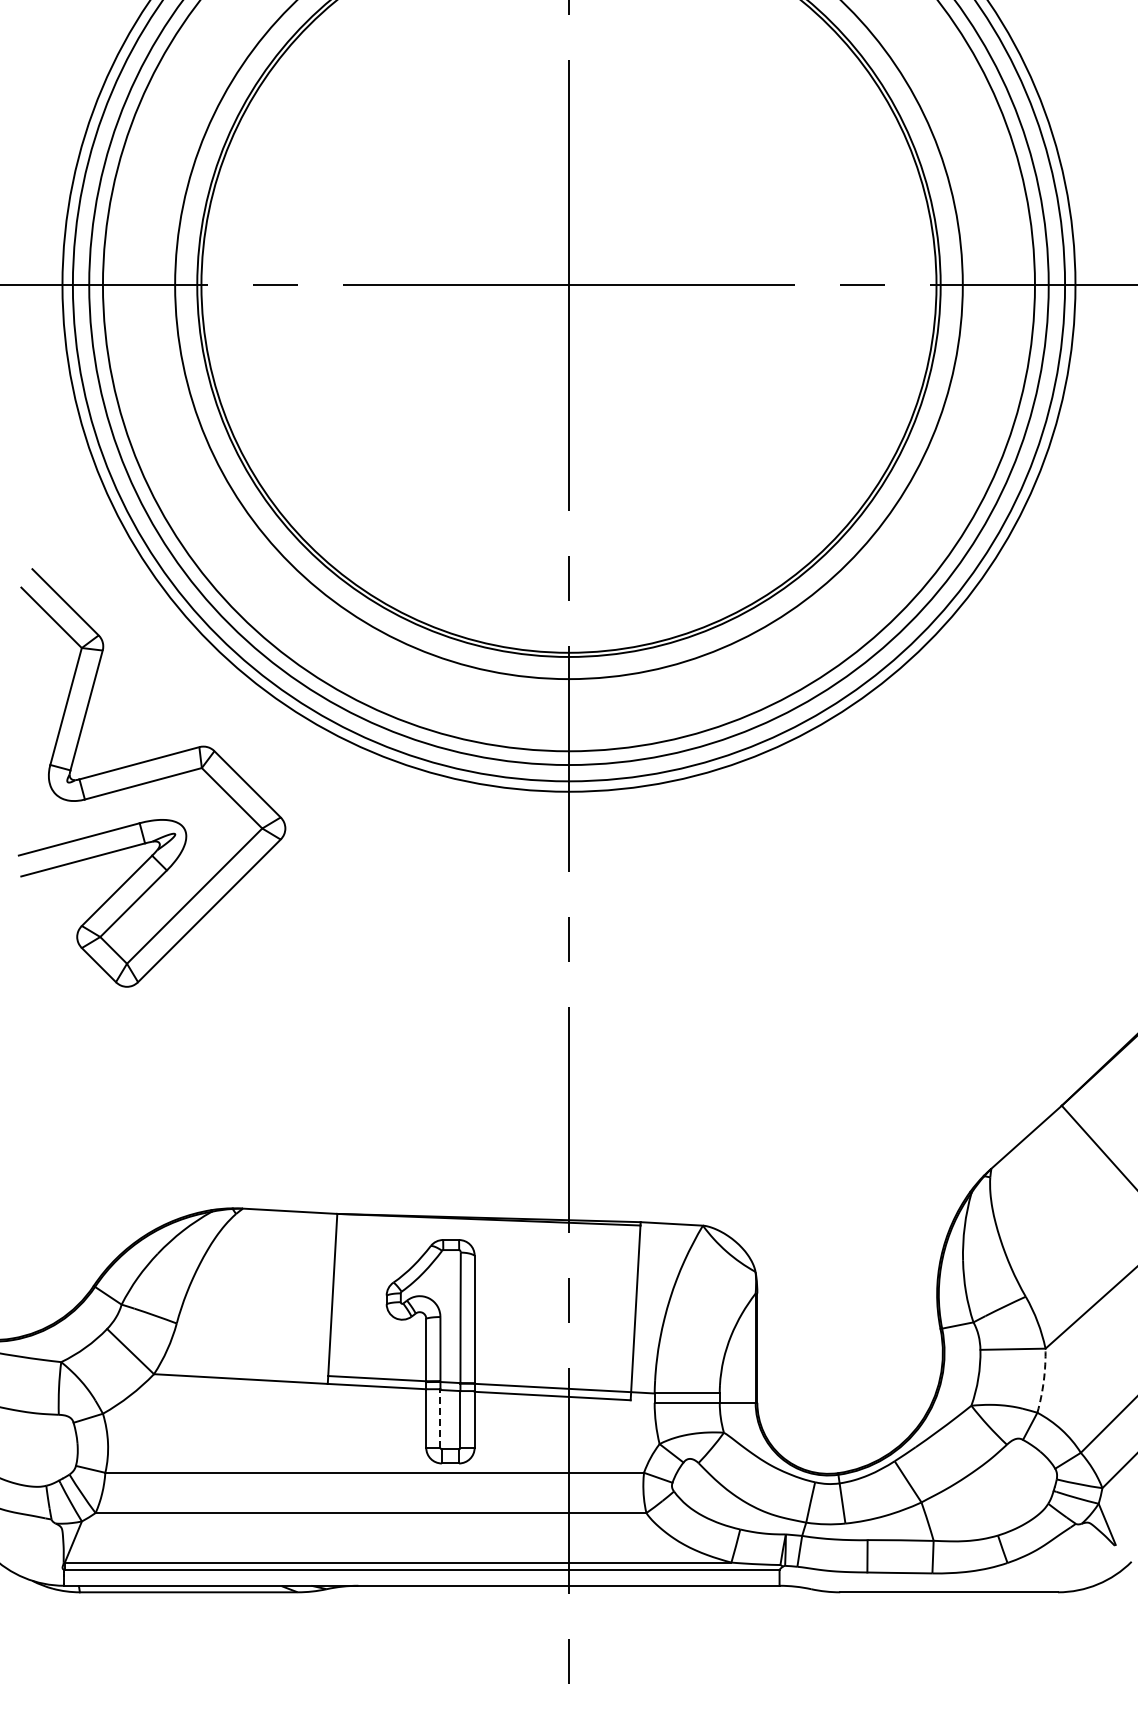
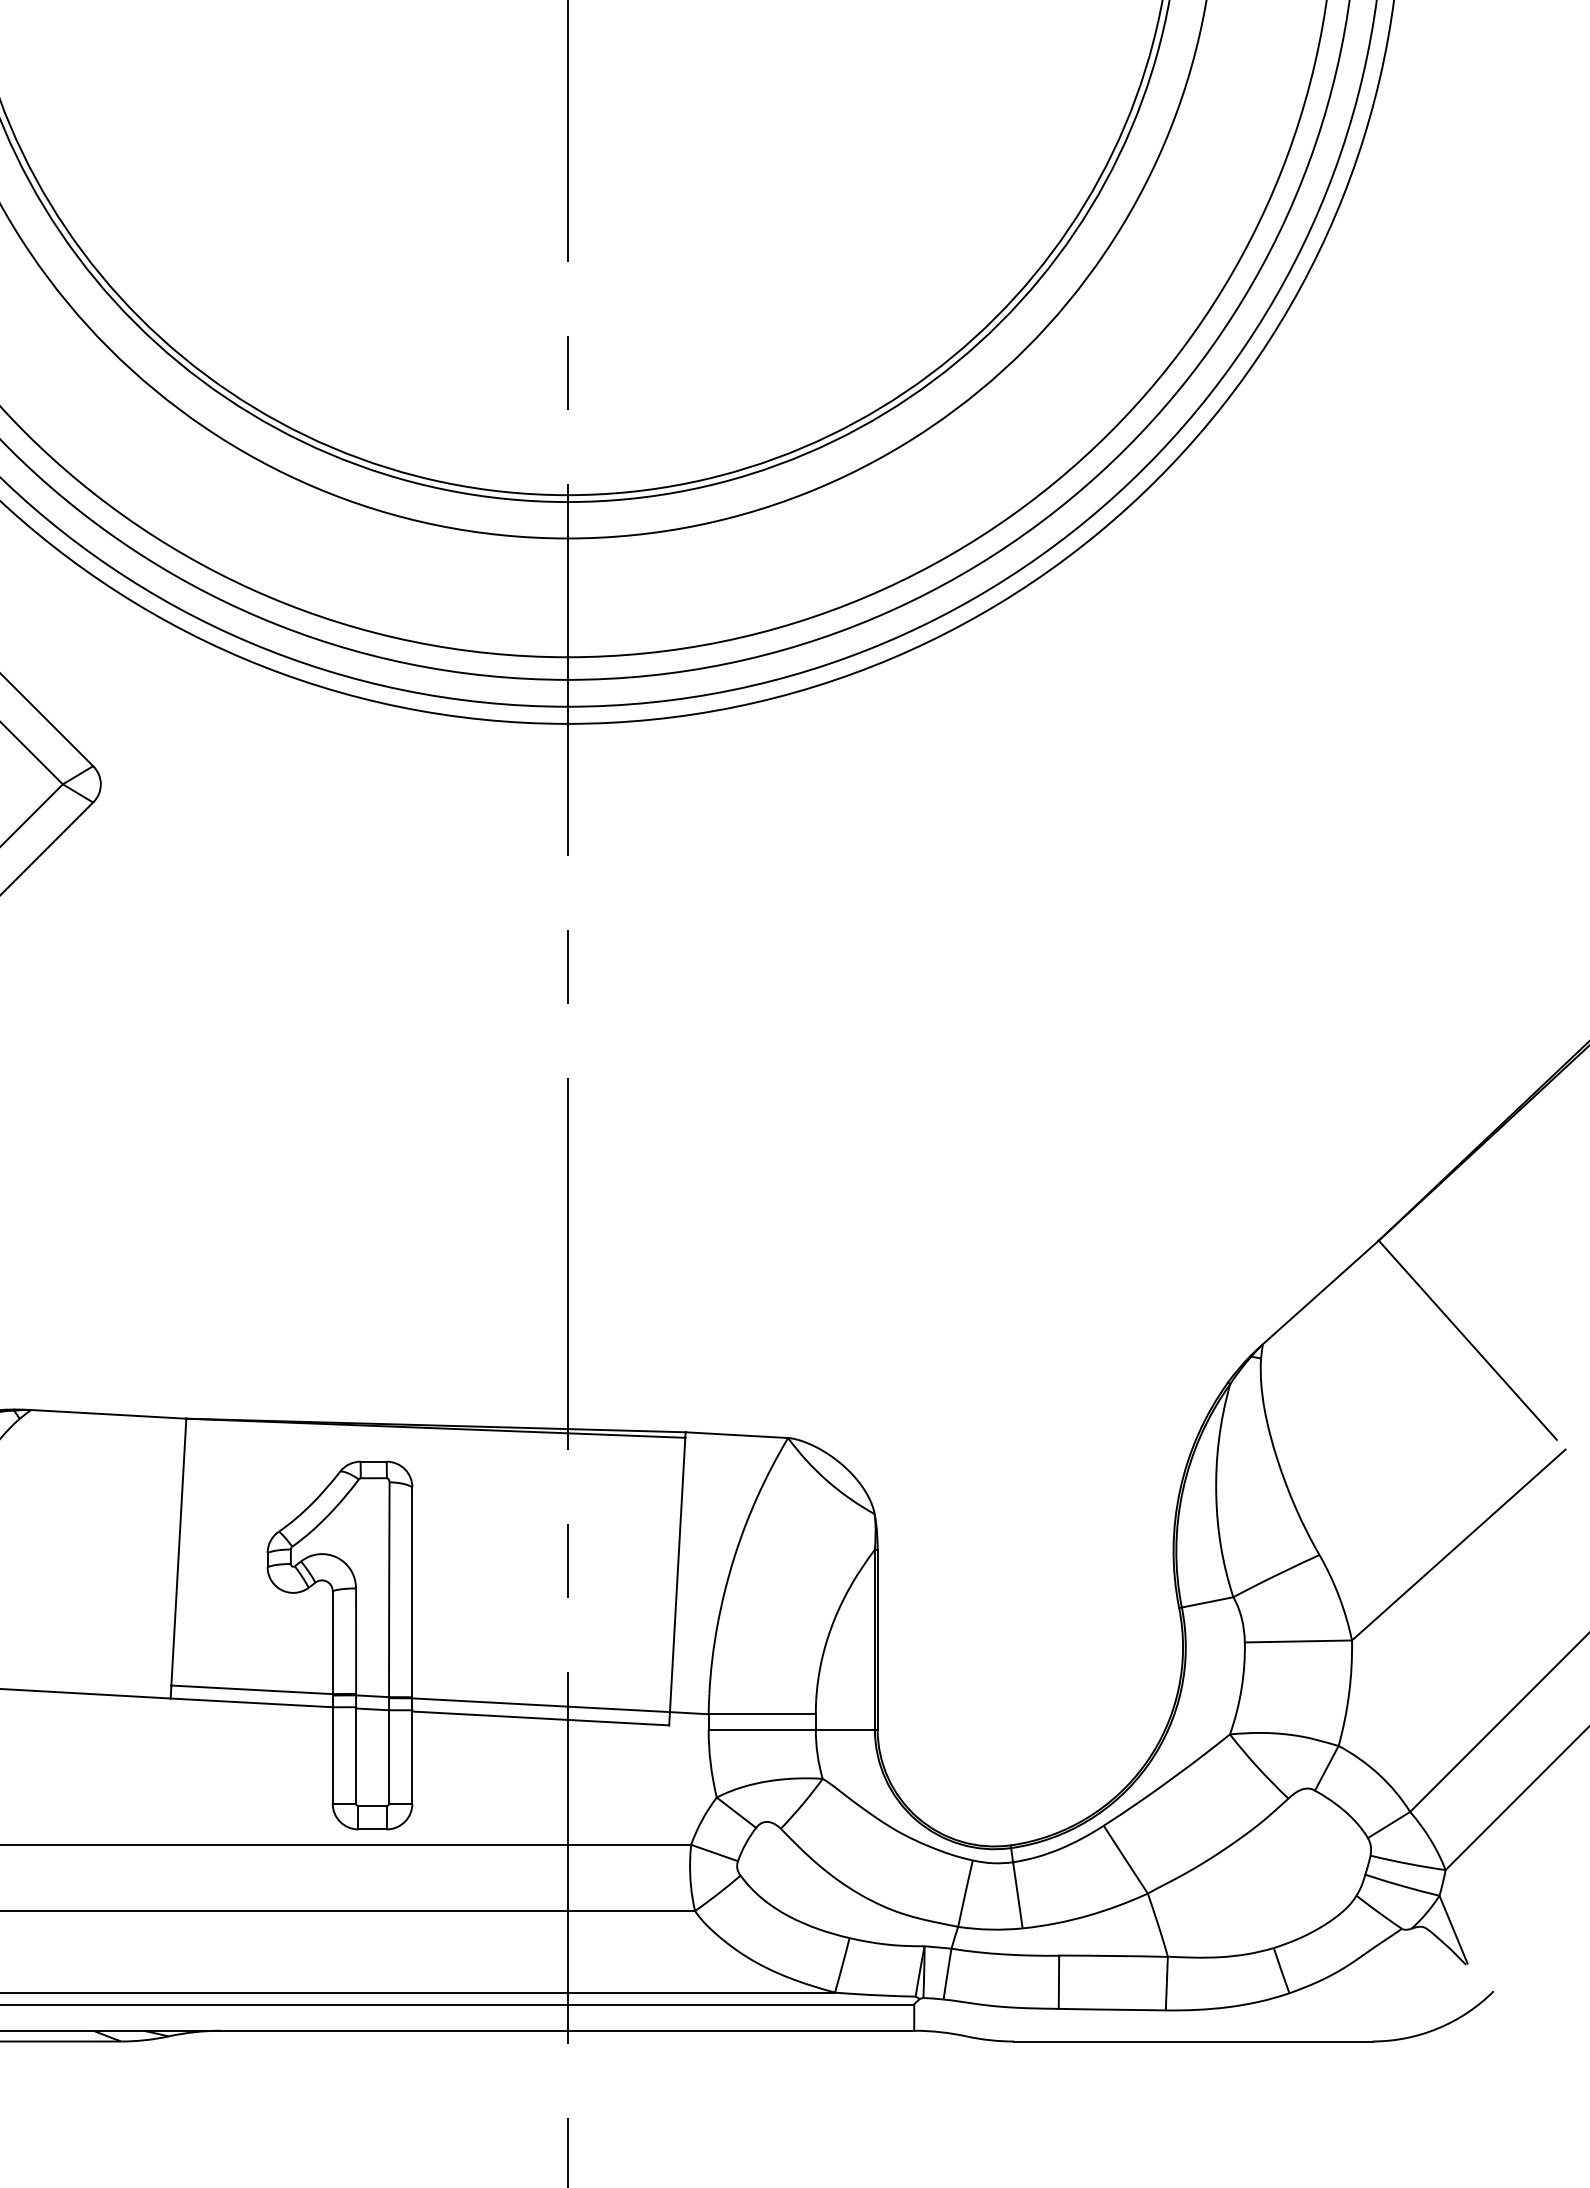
arc: (1043, 1381) -> (1348, 1694), dashed -> solid
line: (440, 1418) -> (356, 1755), dashed -> solid

